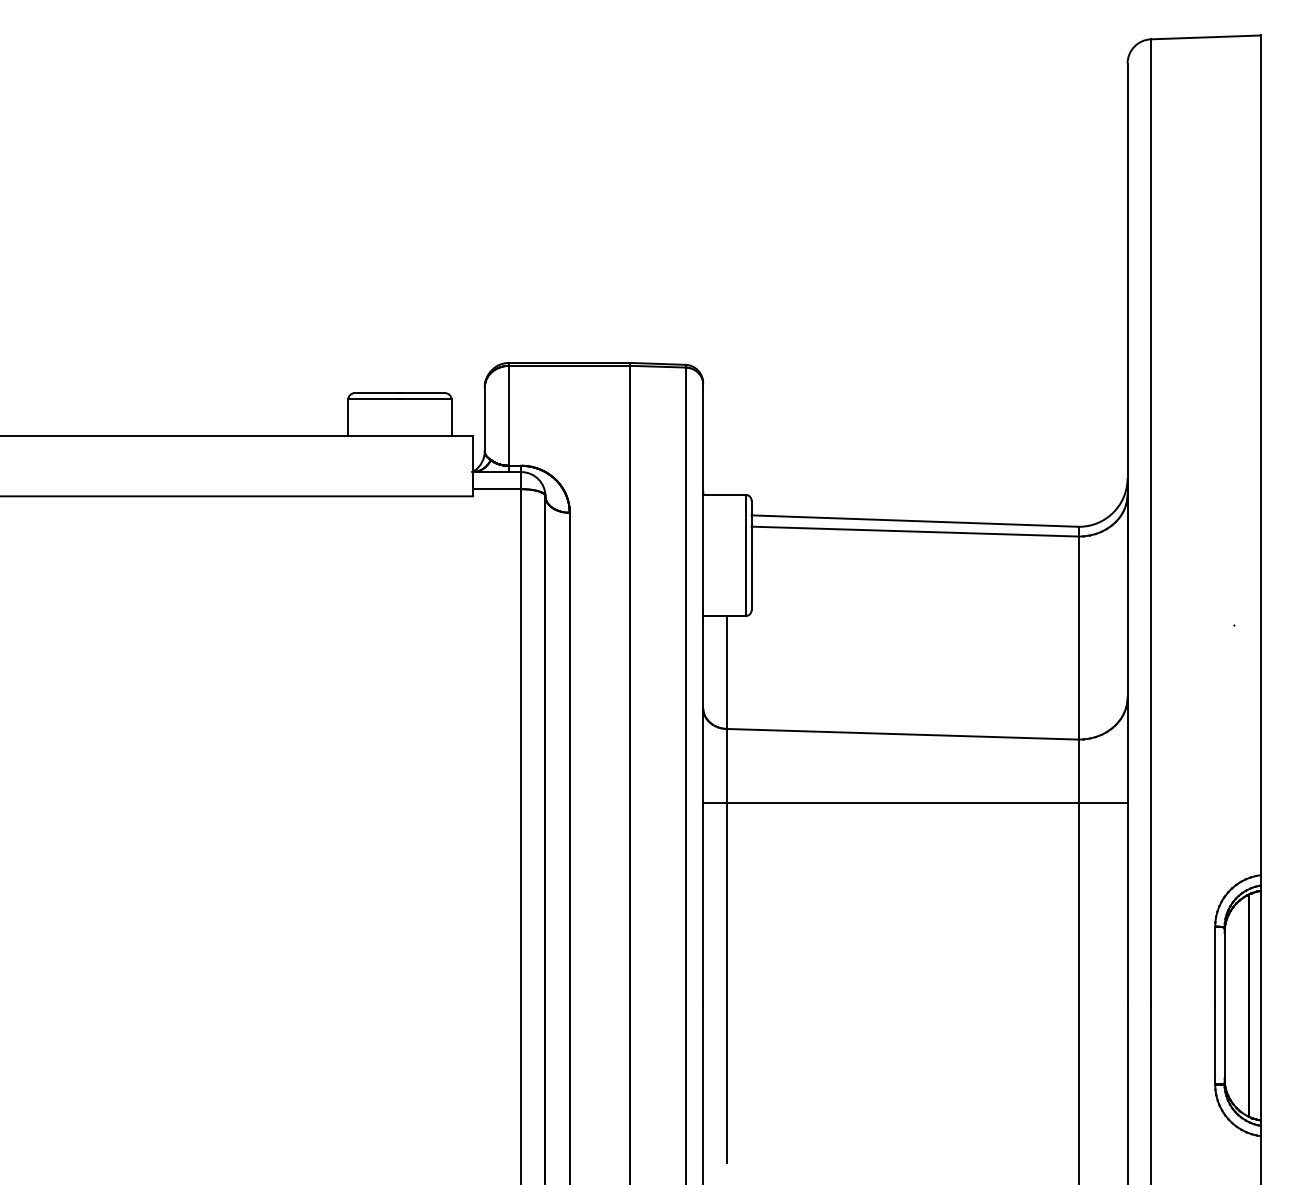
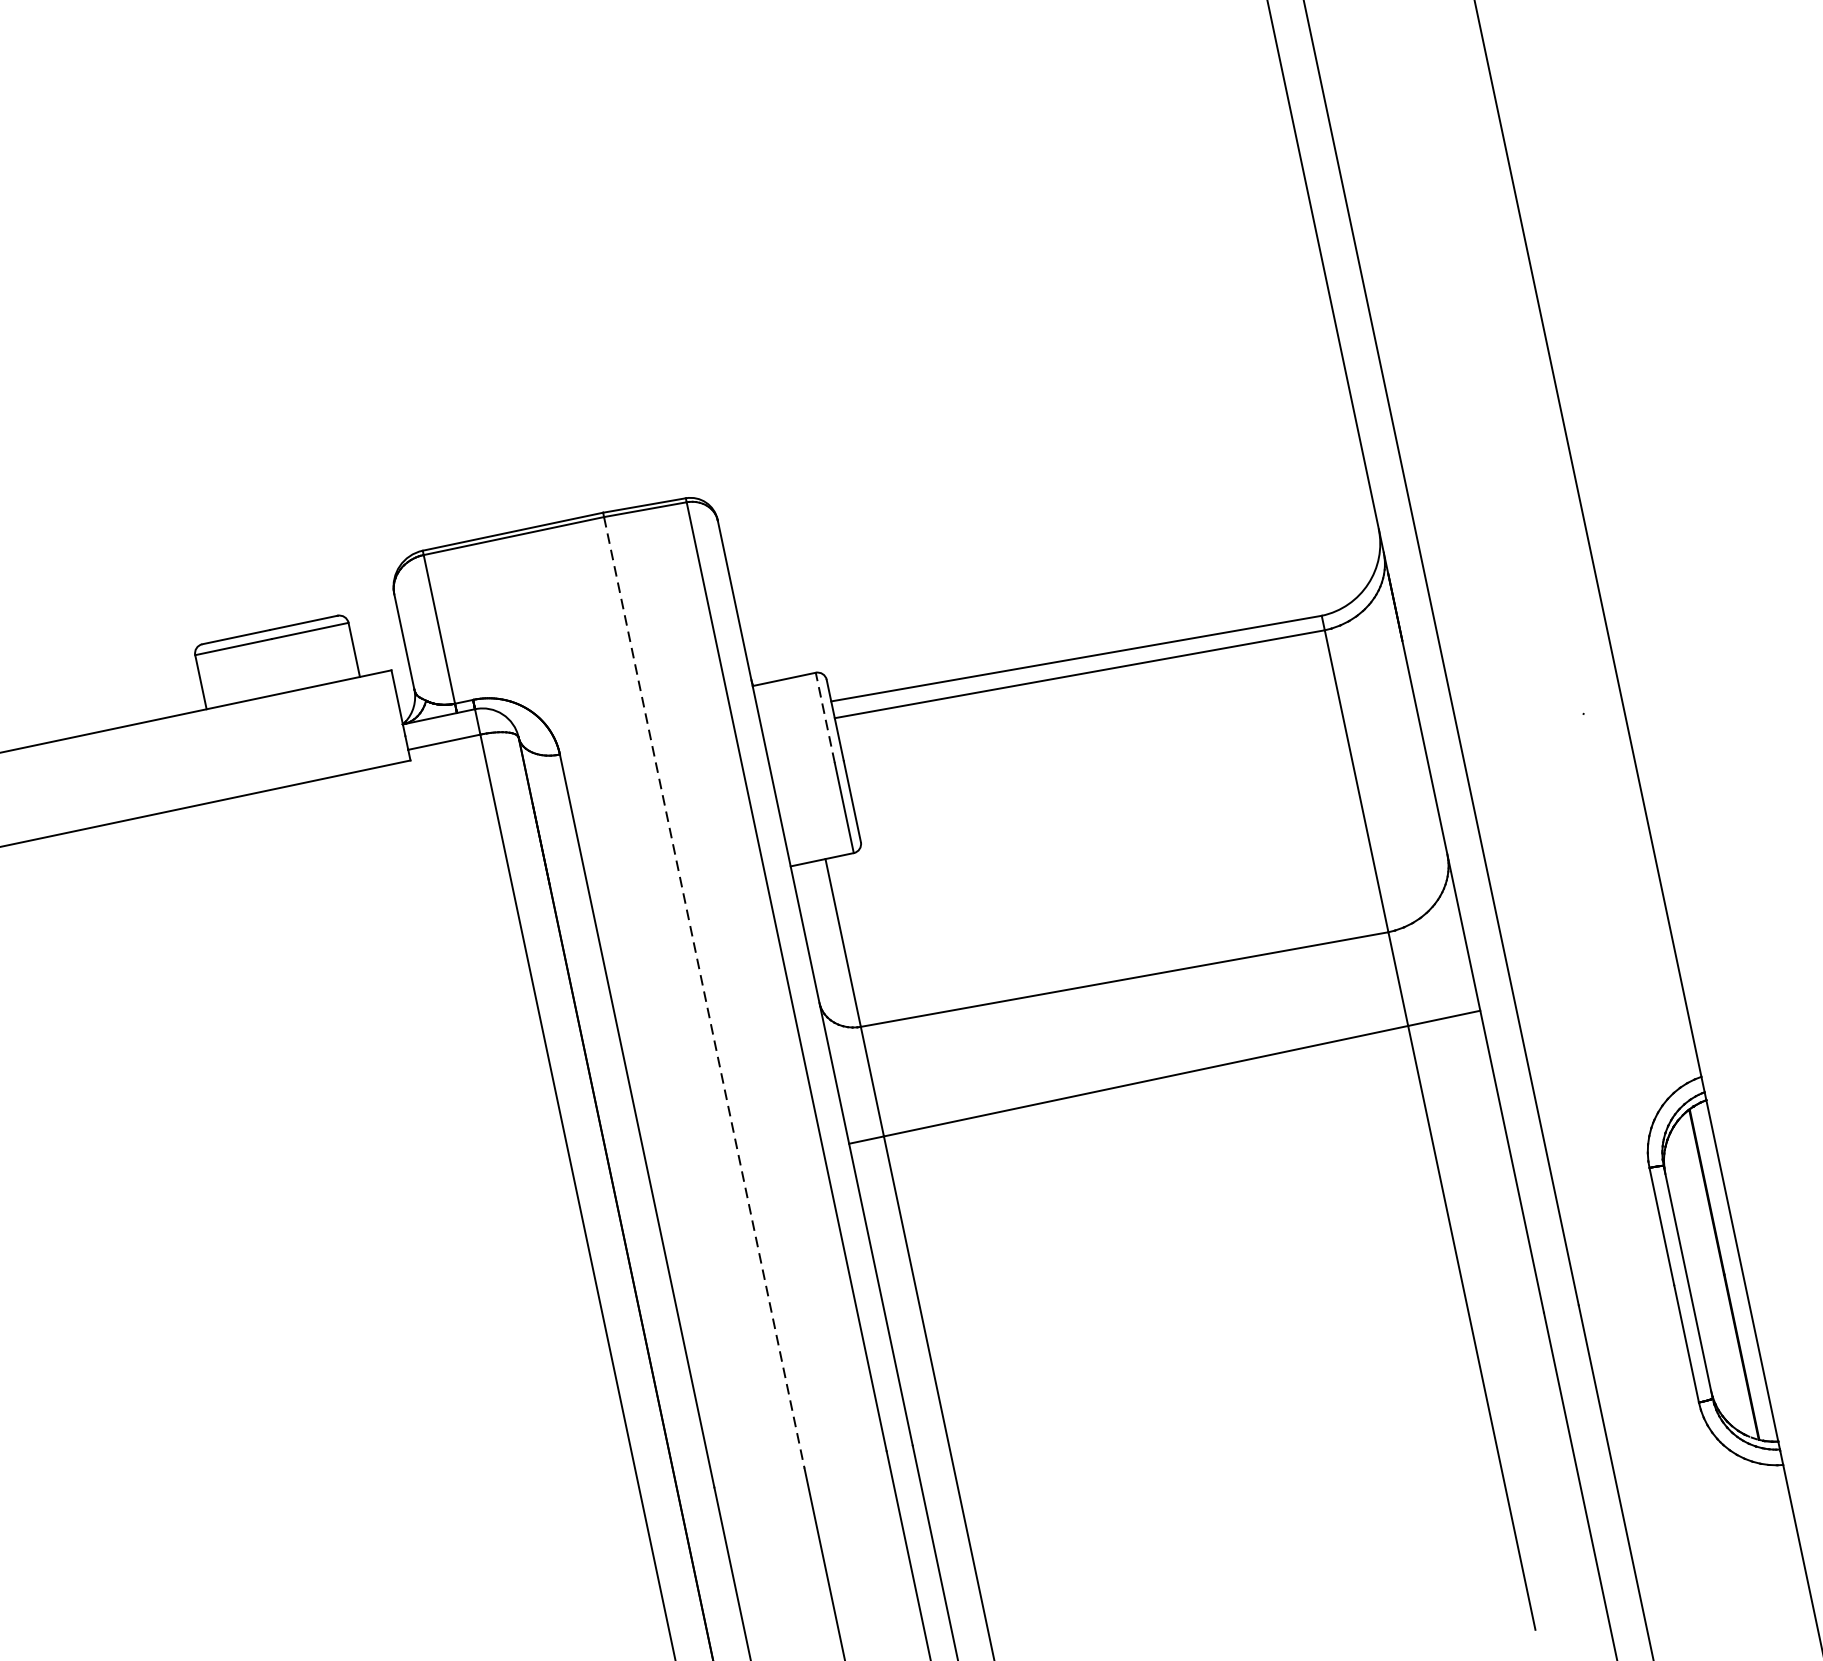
line: (745, 524) -> (824, 716), solid -> dashed
line: (630, 685) -> (704, 992), solid -> dashed

